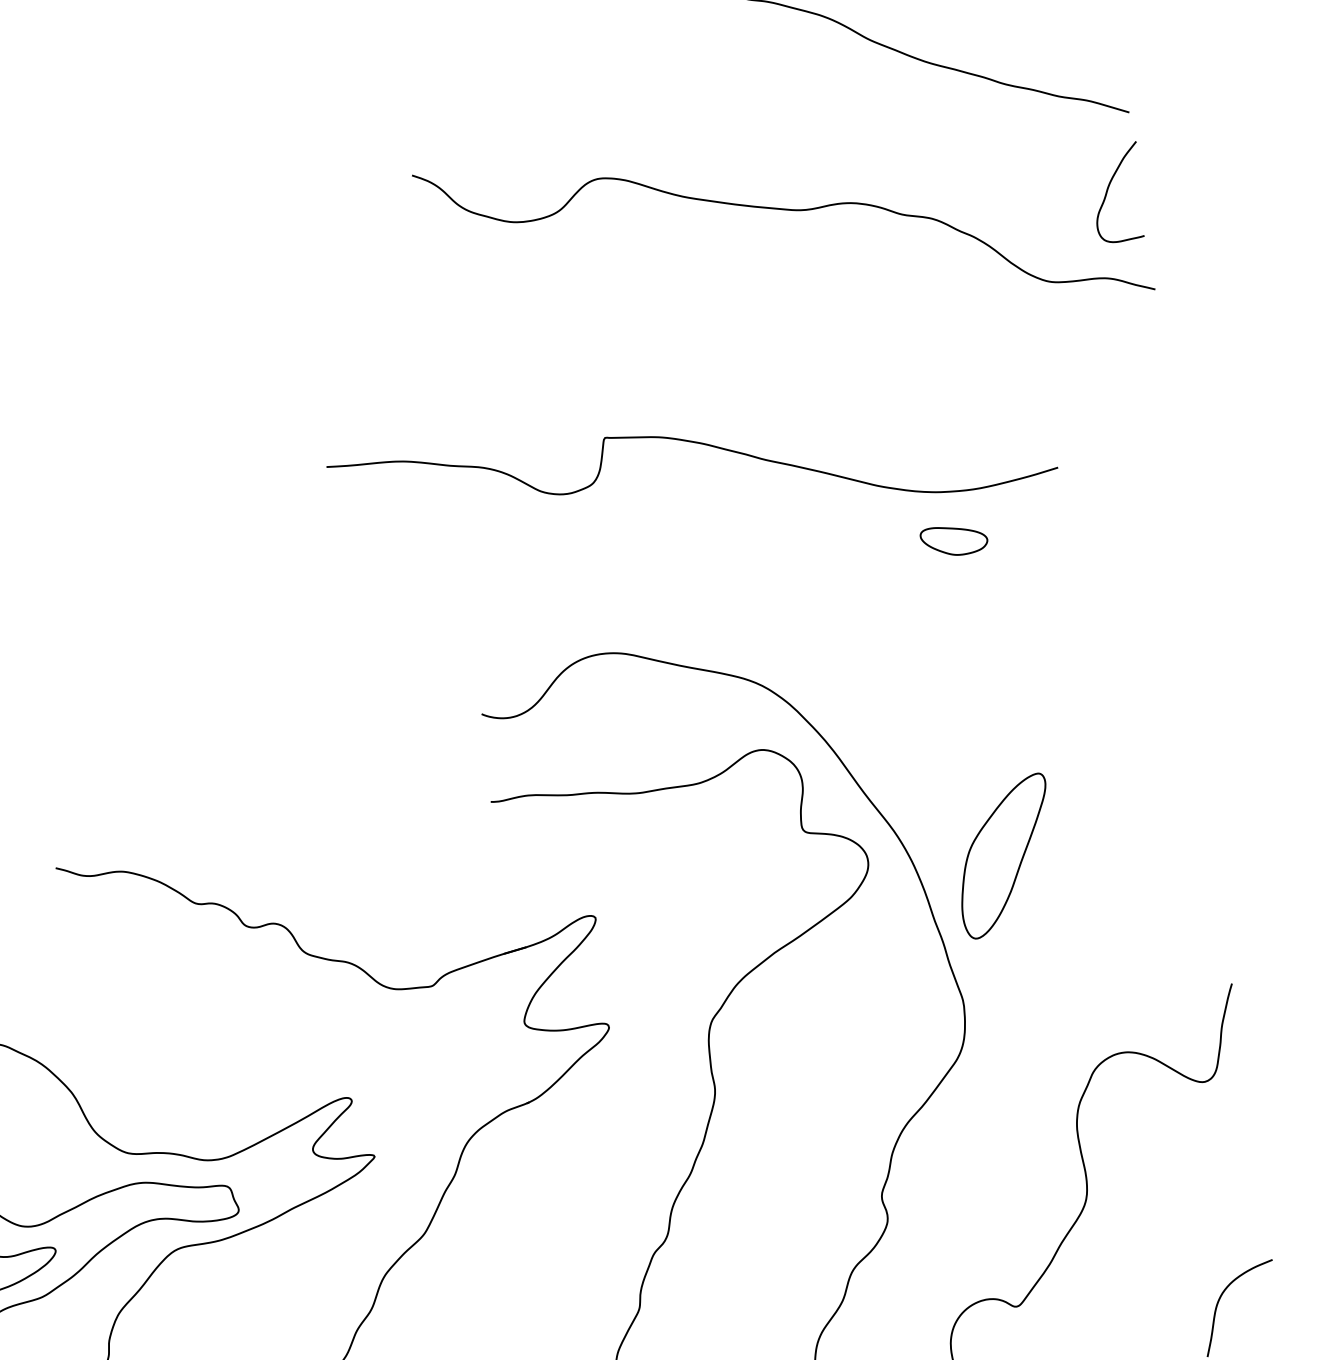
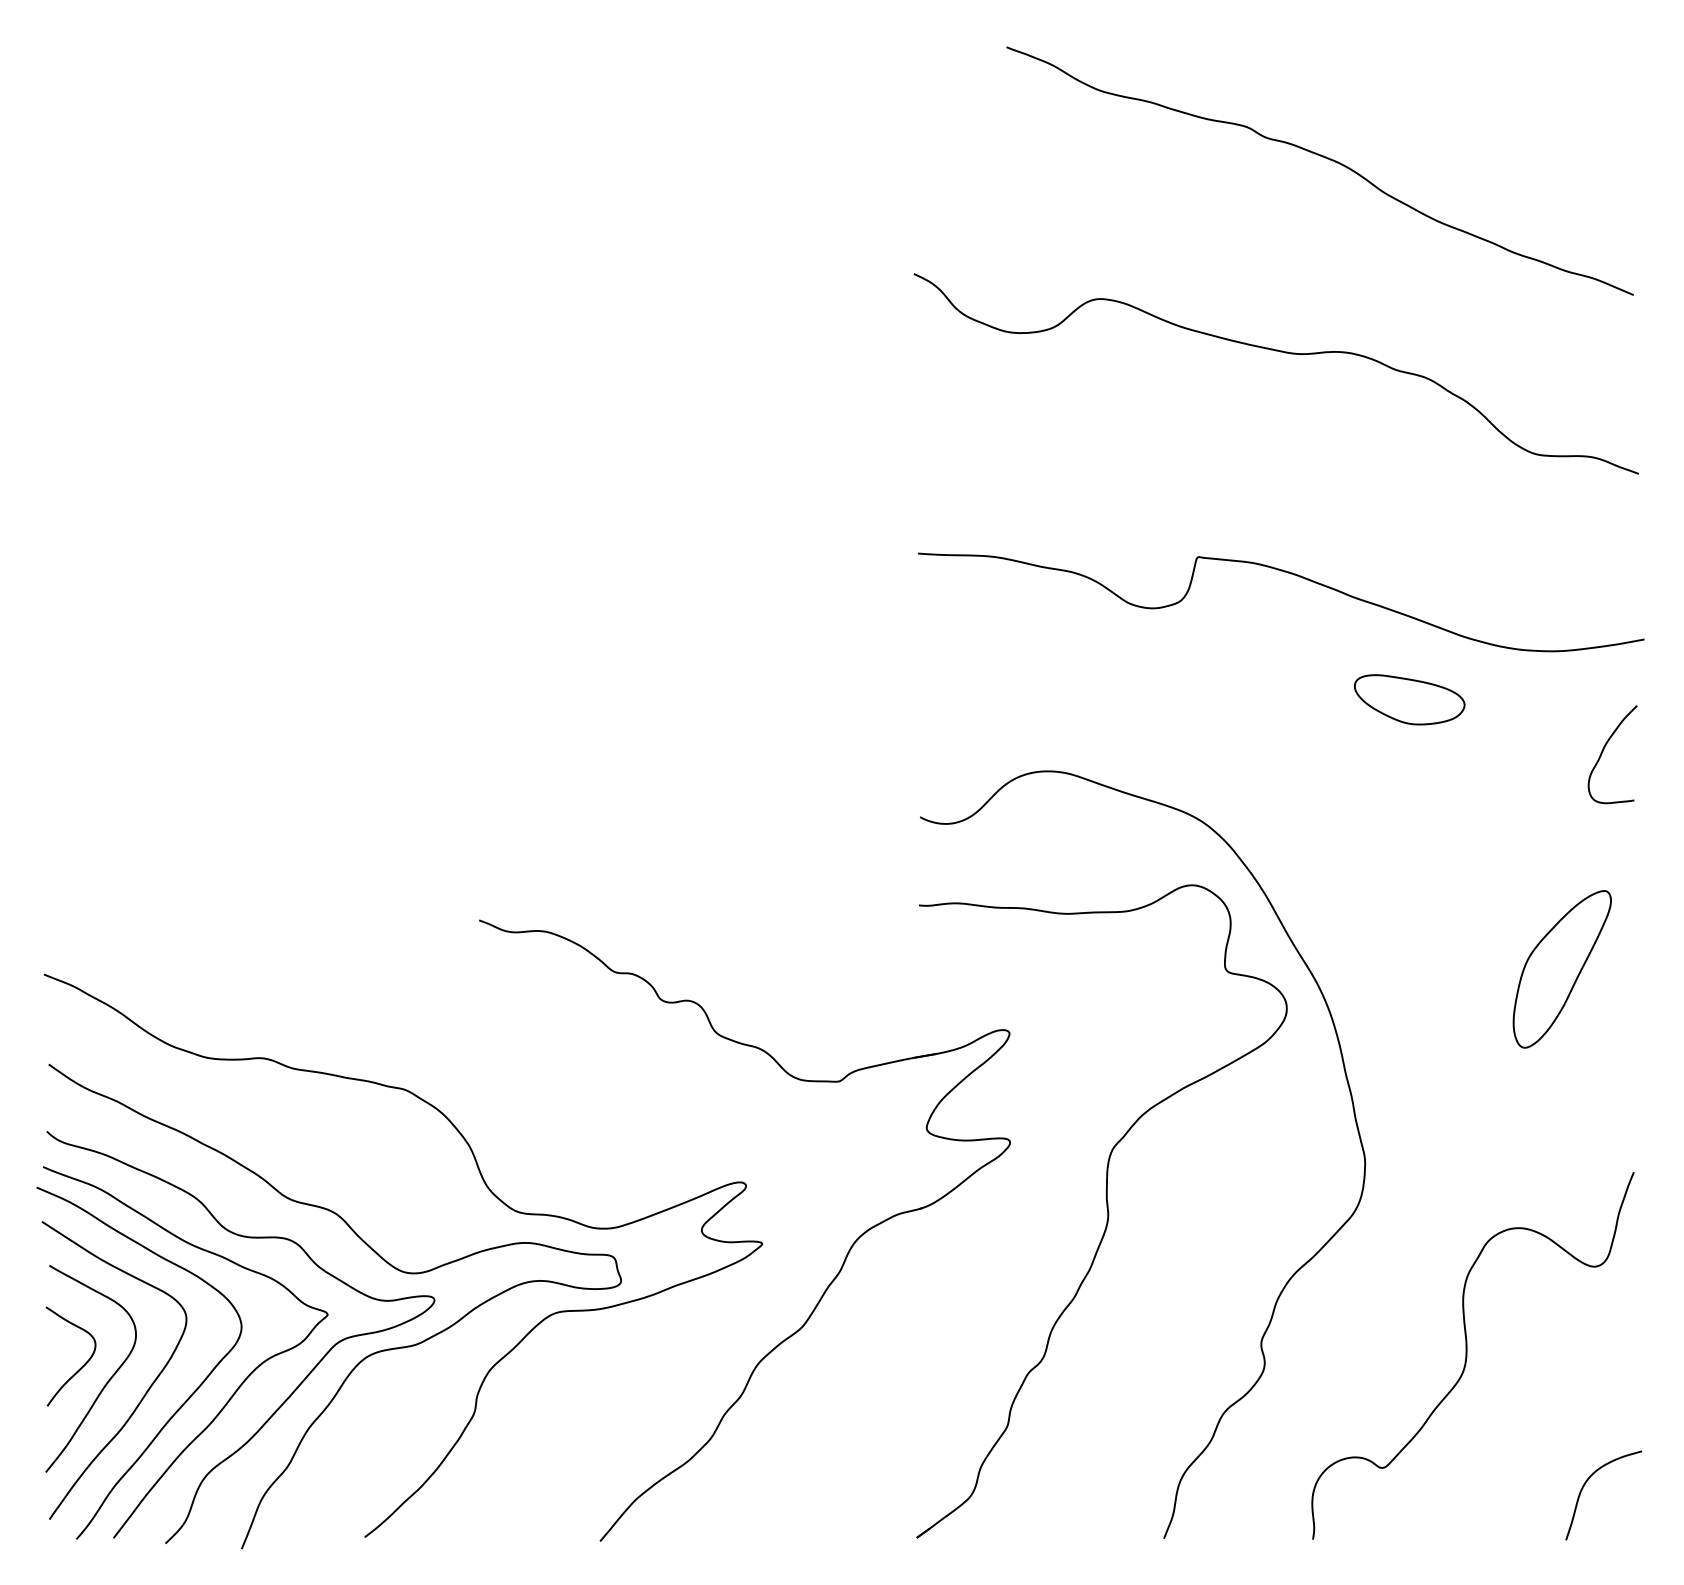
curve: (1108, 188) -> (1604, 749), moved
curve: (695, 443) -> (1287, 573), moved
part: (953, 540) -> (1409, 699), size x1.67
part: (1004, 856) -> (1561, 969), moved

